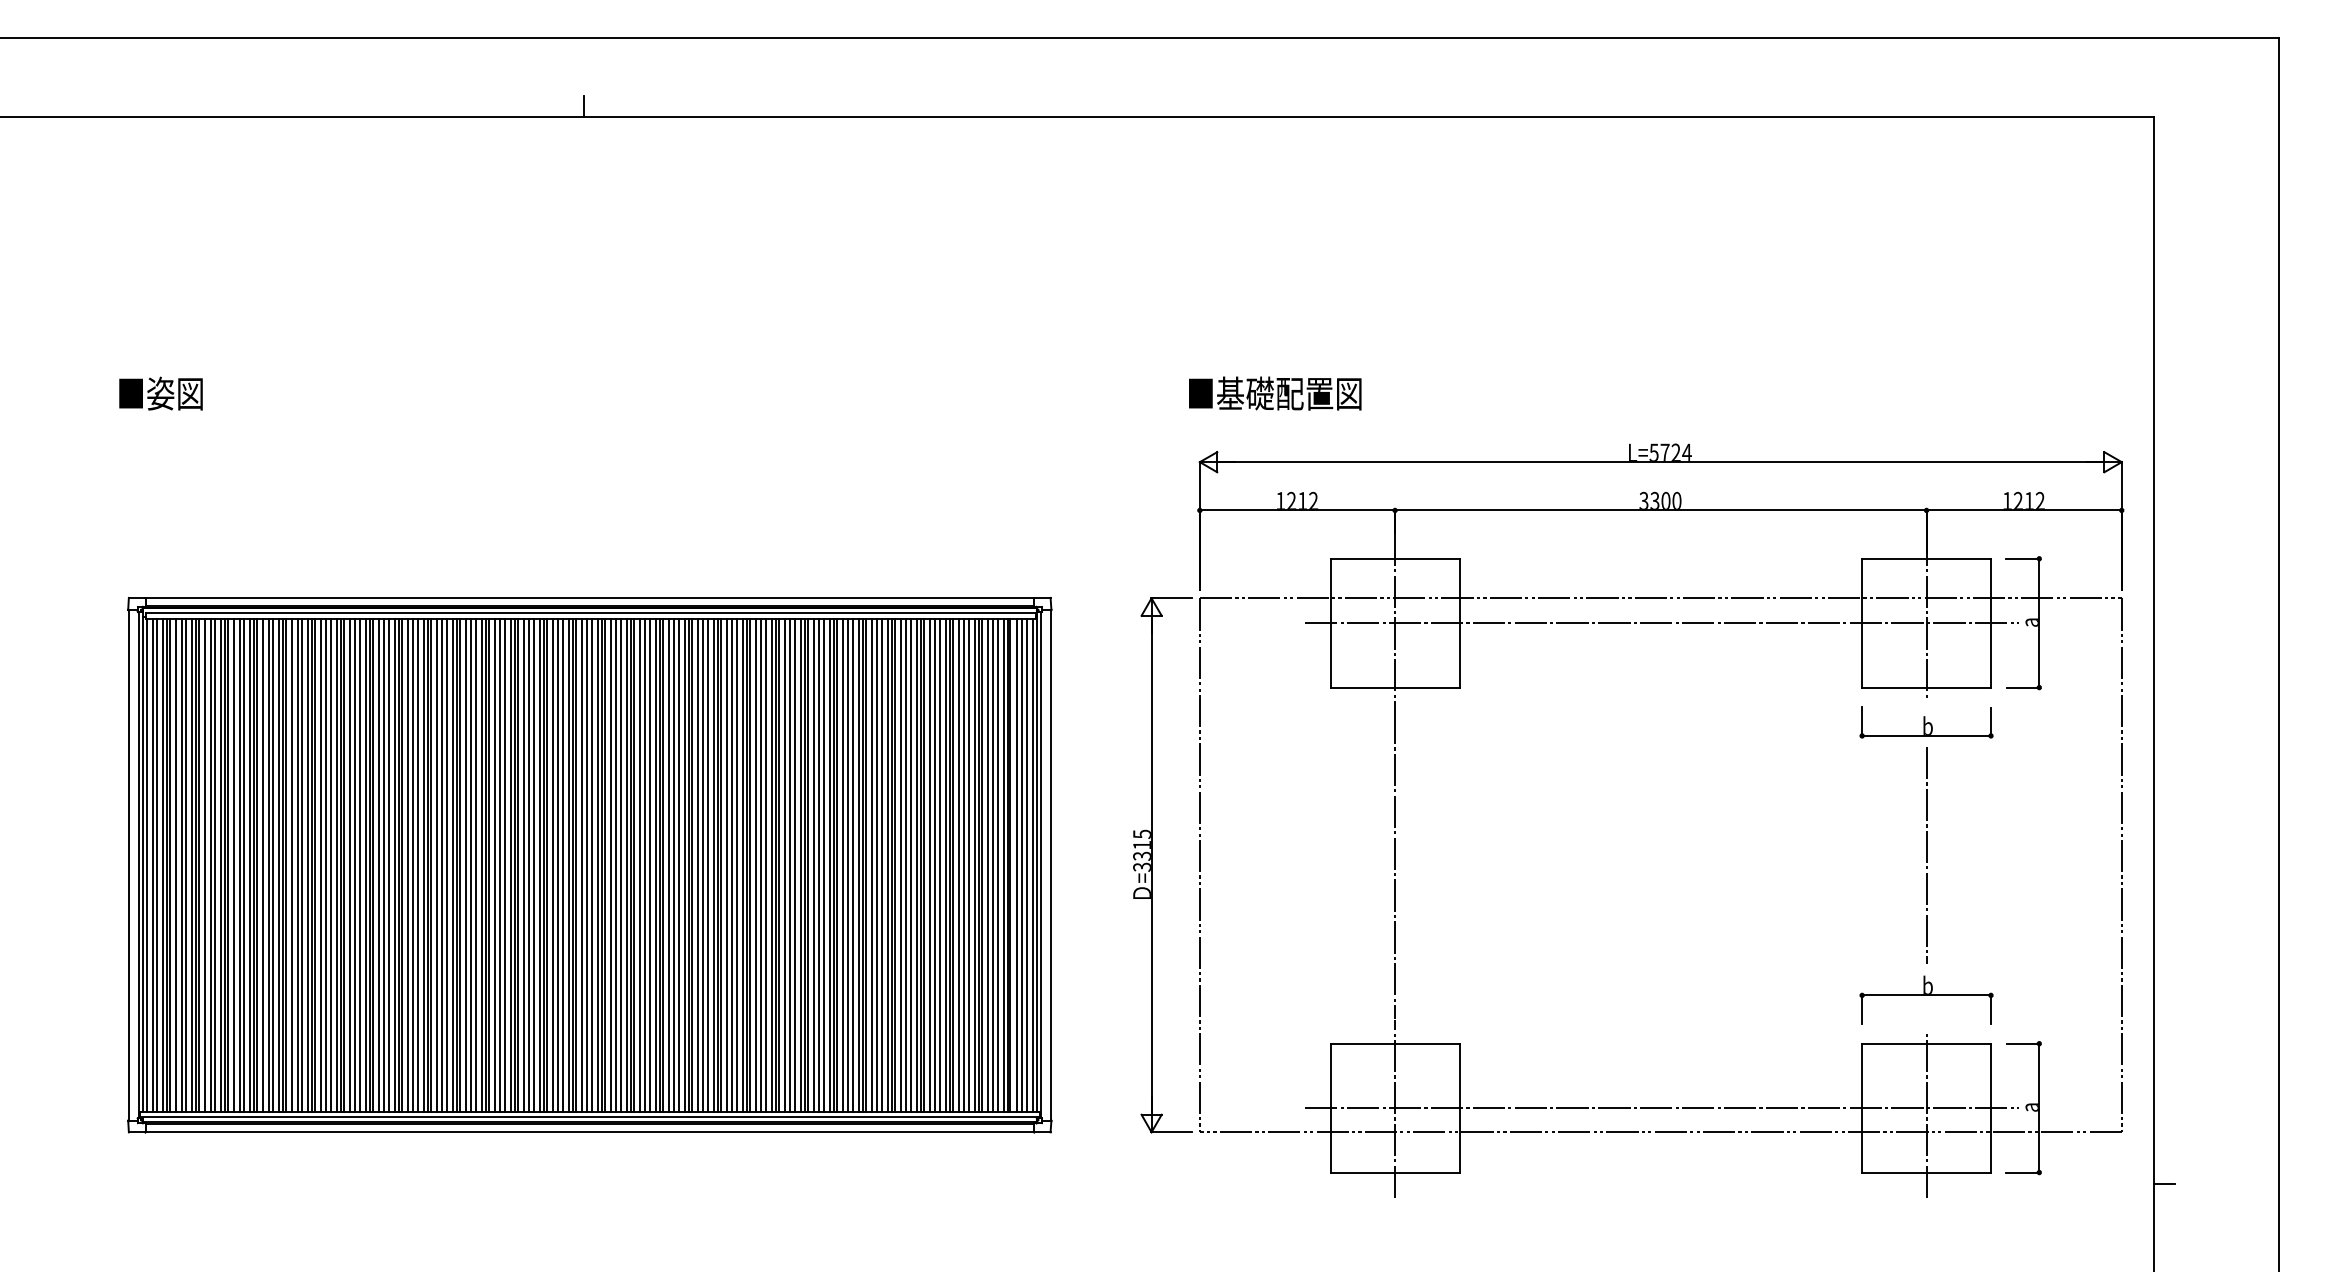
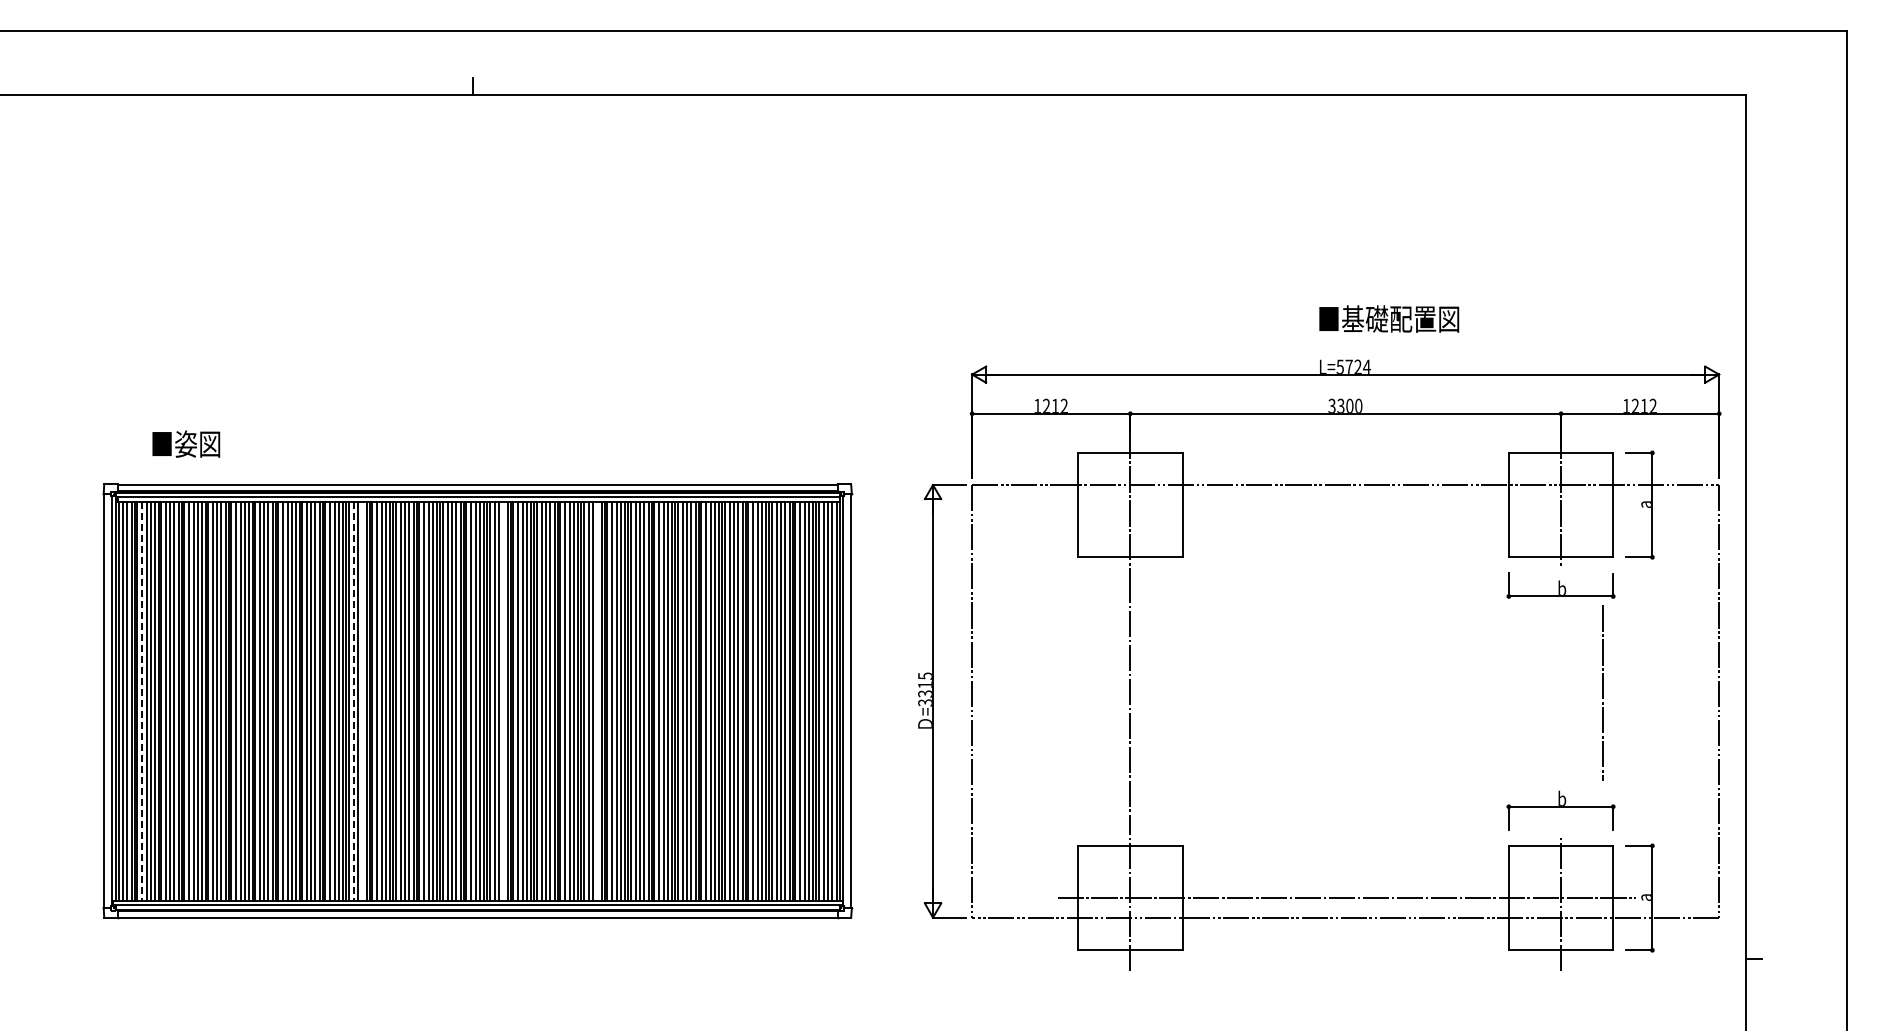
text: (161, 392) -> (186, 443), moved
text: (1275, 392) -> (1389, 318), moved
line: (1661, 623) -> (1346, 505), removed
line: (1925, 854) -> (1602, 692), moved
line: (447, 864) -> (362, 700), removed
line: (621, 864) -> (503, 700), removed
line: (737, 864) -> (597, 700), removed
line: (176, 865) -> (142, 701), solid -> dashed
line: (436, 865) -> (353, 701), solid -> dashed

